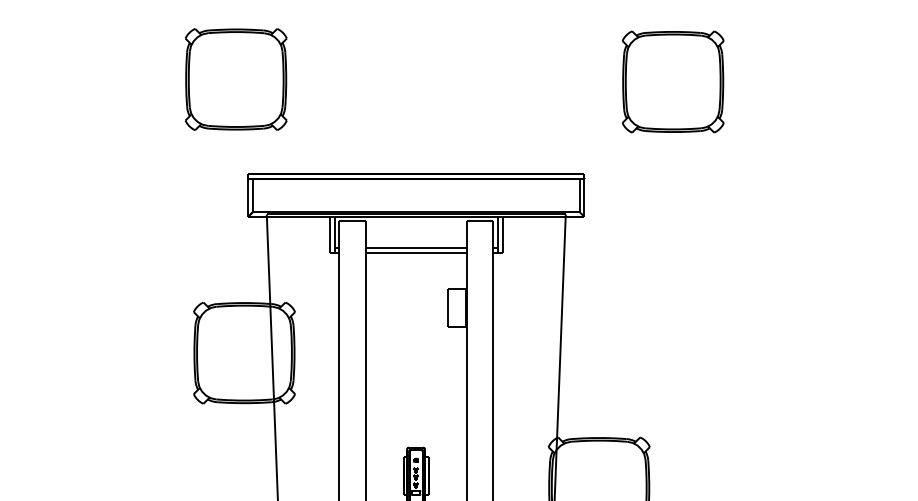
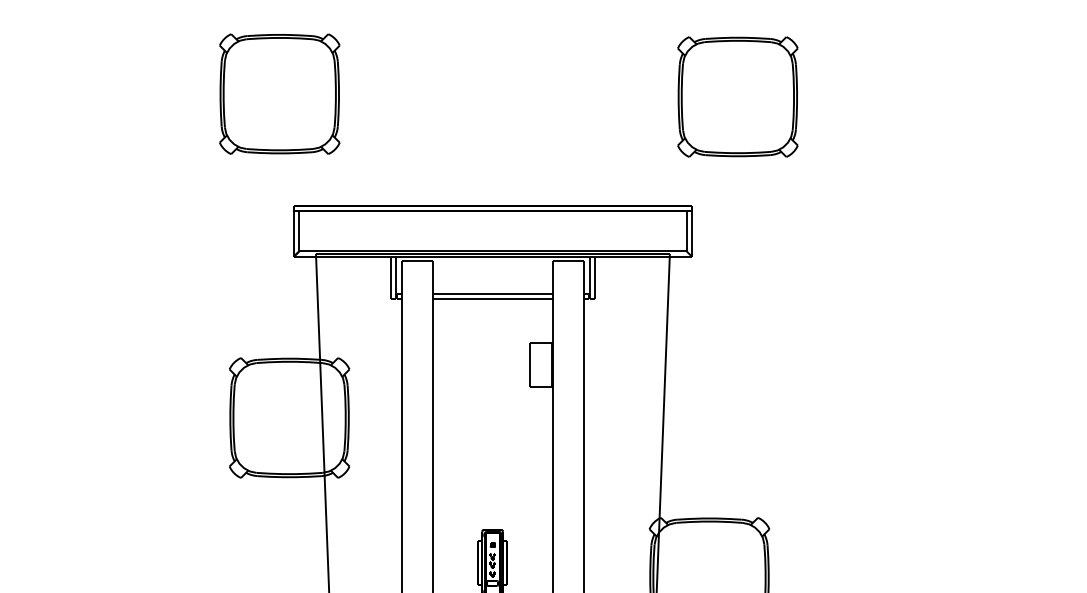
part: (672, 81) -> (737, 96), moved

